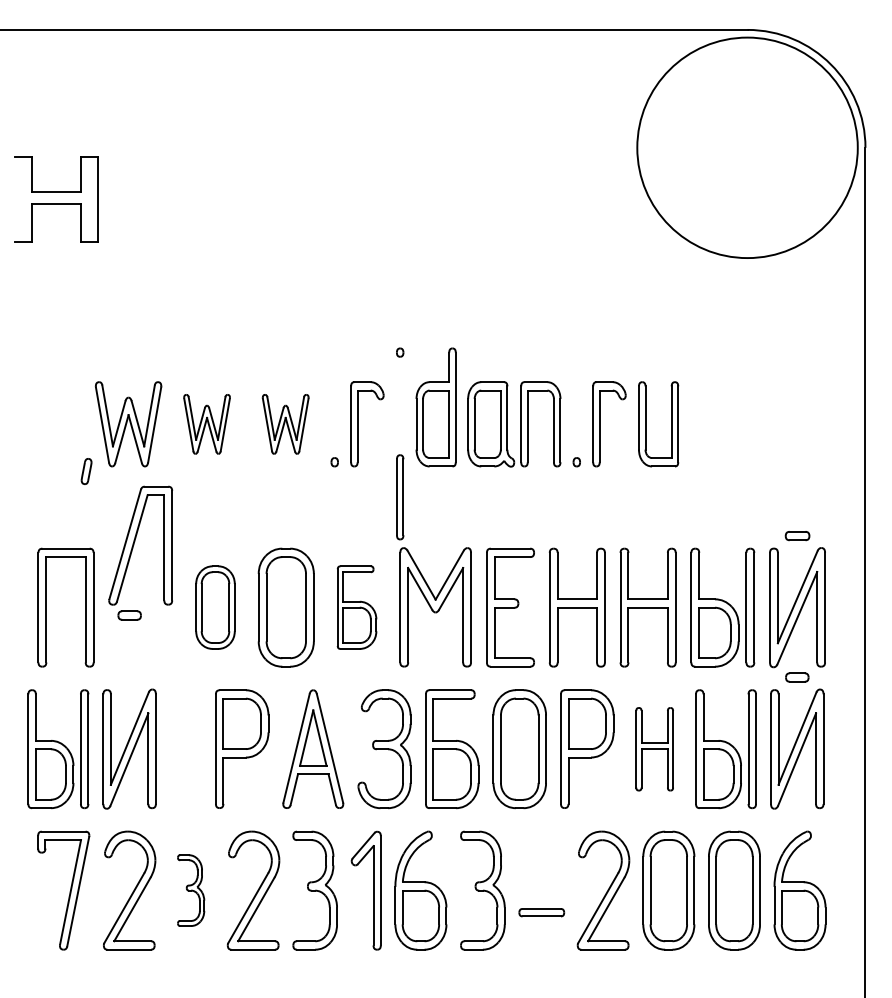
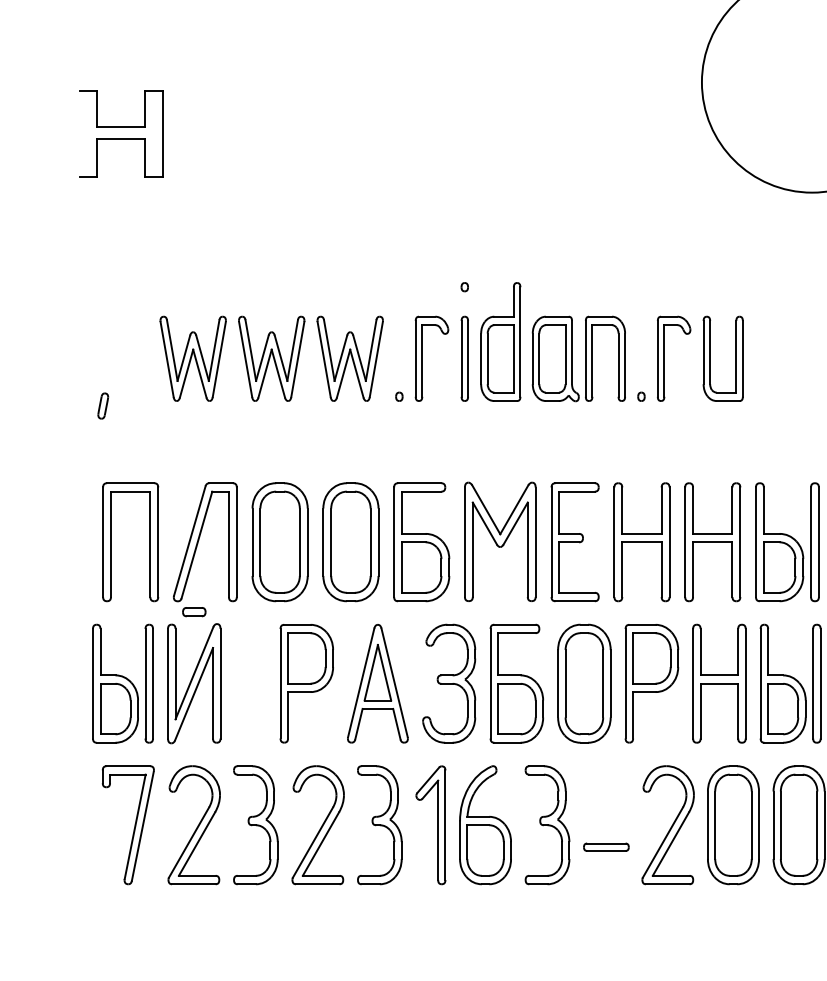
part: (206, 424) -> (271, 359), size x1.43
part: (285, 424) -> (350, 359), size x1.43
part: (86, 471) -> (103, 406), moved
part: (400, 497) -> (465, 359), moved
part: (132, 552) -> (197, 549), moved
part: (215, 607) -> (280, 542), size x1.43
part: (356, 607) -> (421, 542), size x1.43
part: (654, 749) -> (719, 684), size x1.43
part: (190, 890) -> (255, 825), size x1.67

